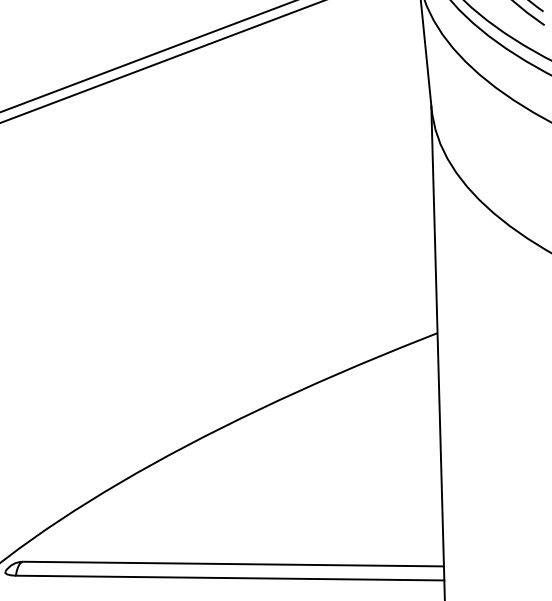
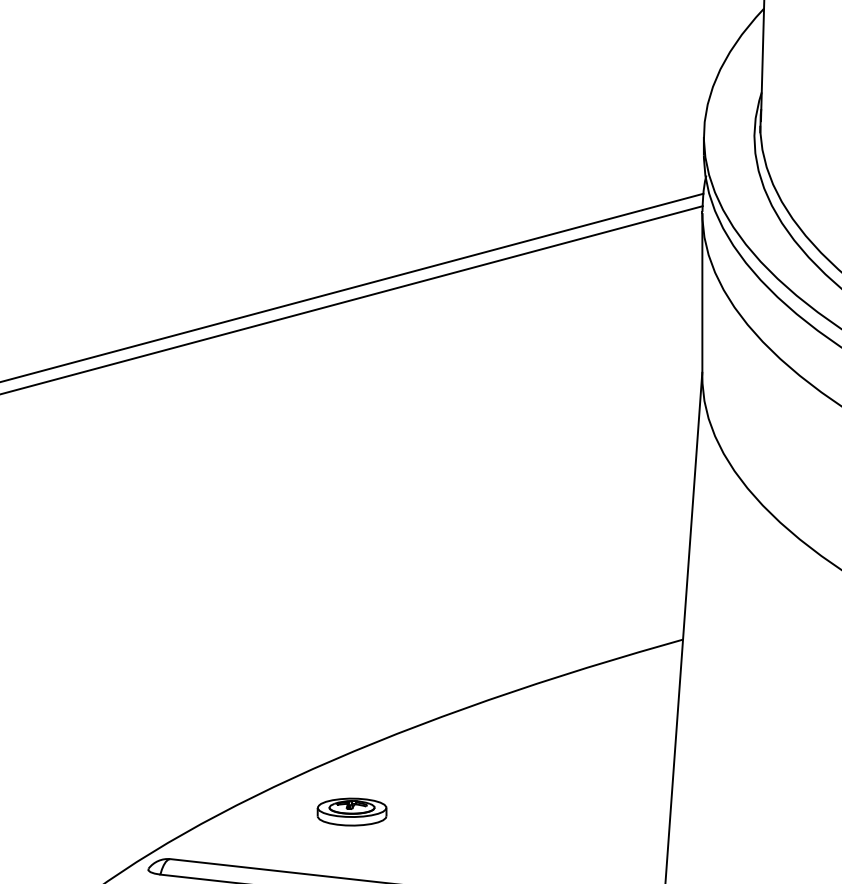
part: (171, 506) -> (351, 811), added

